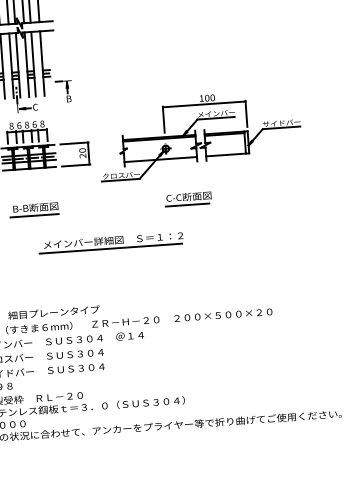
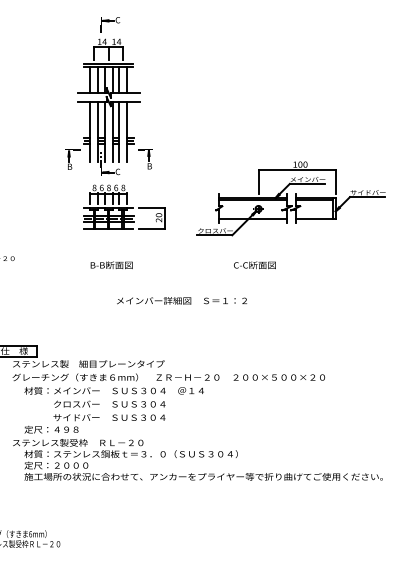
part: (199, 135) -> (290, 198), moved
line: (186, 204) -> (252, 272), removed
line: (33, 215) -> (109, 272), removed
line: (110, 248) -> (178, 308), removed

